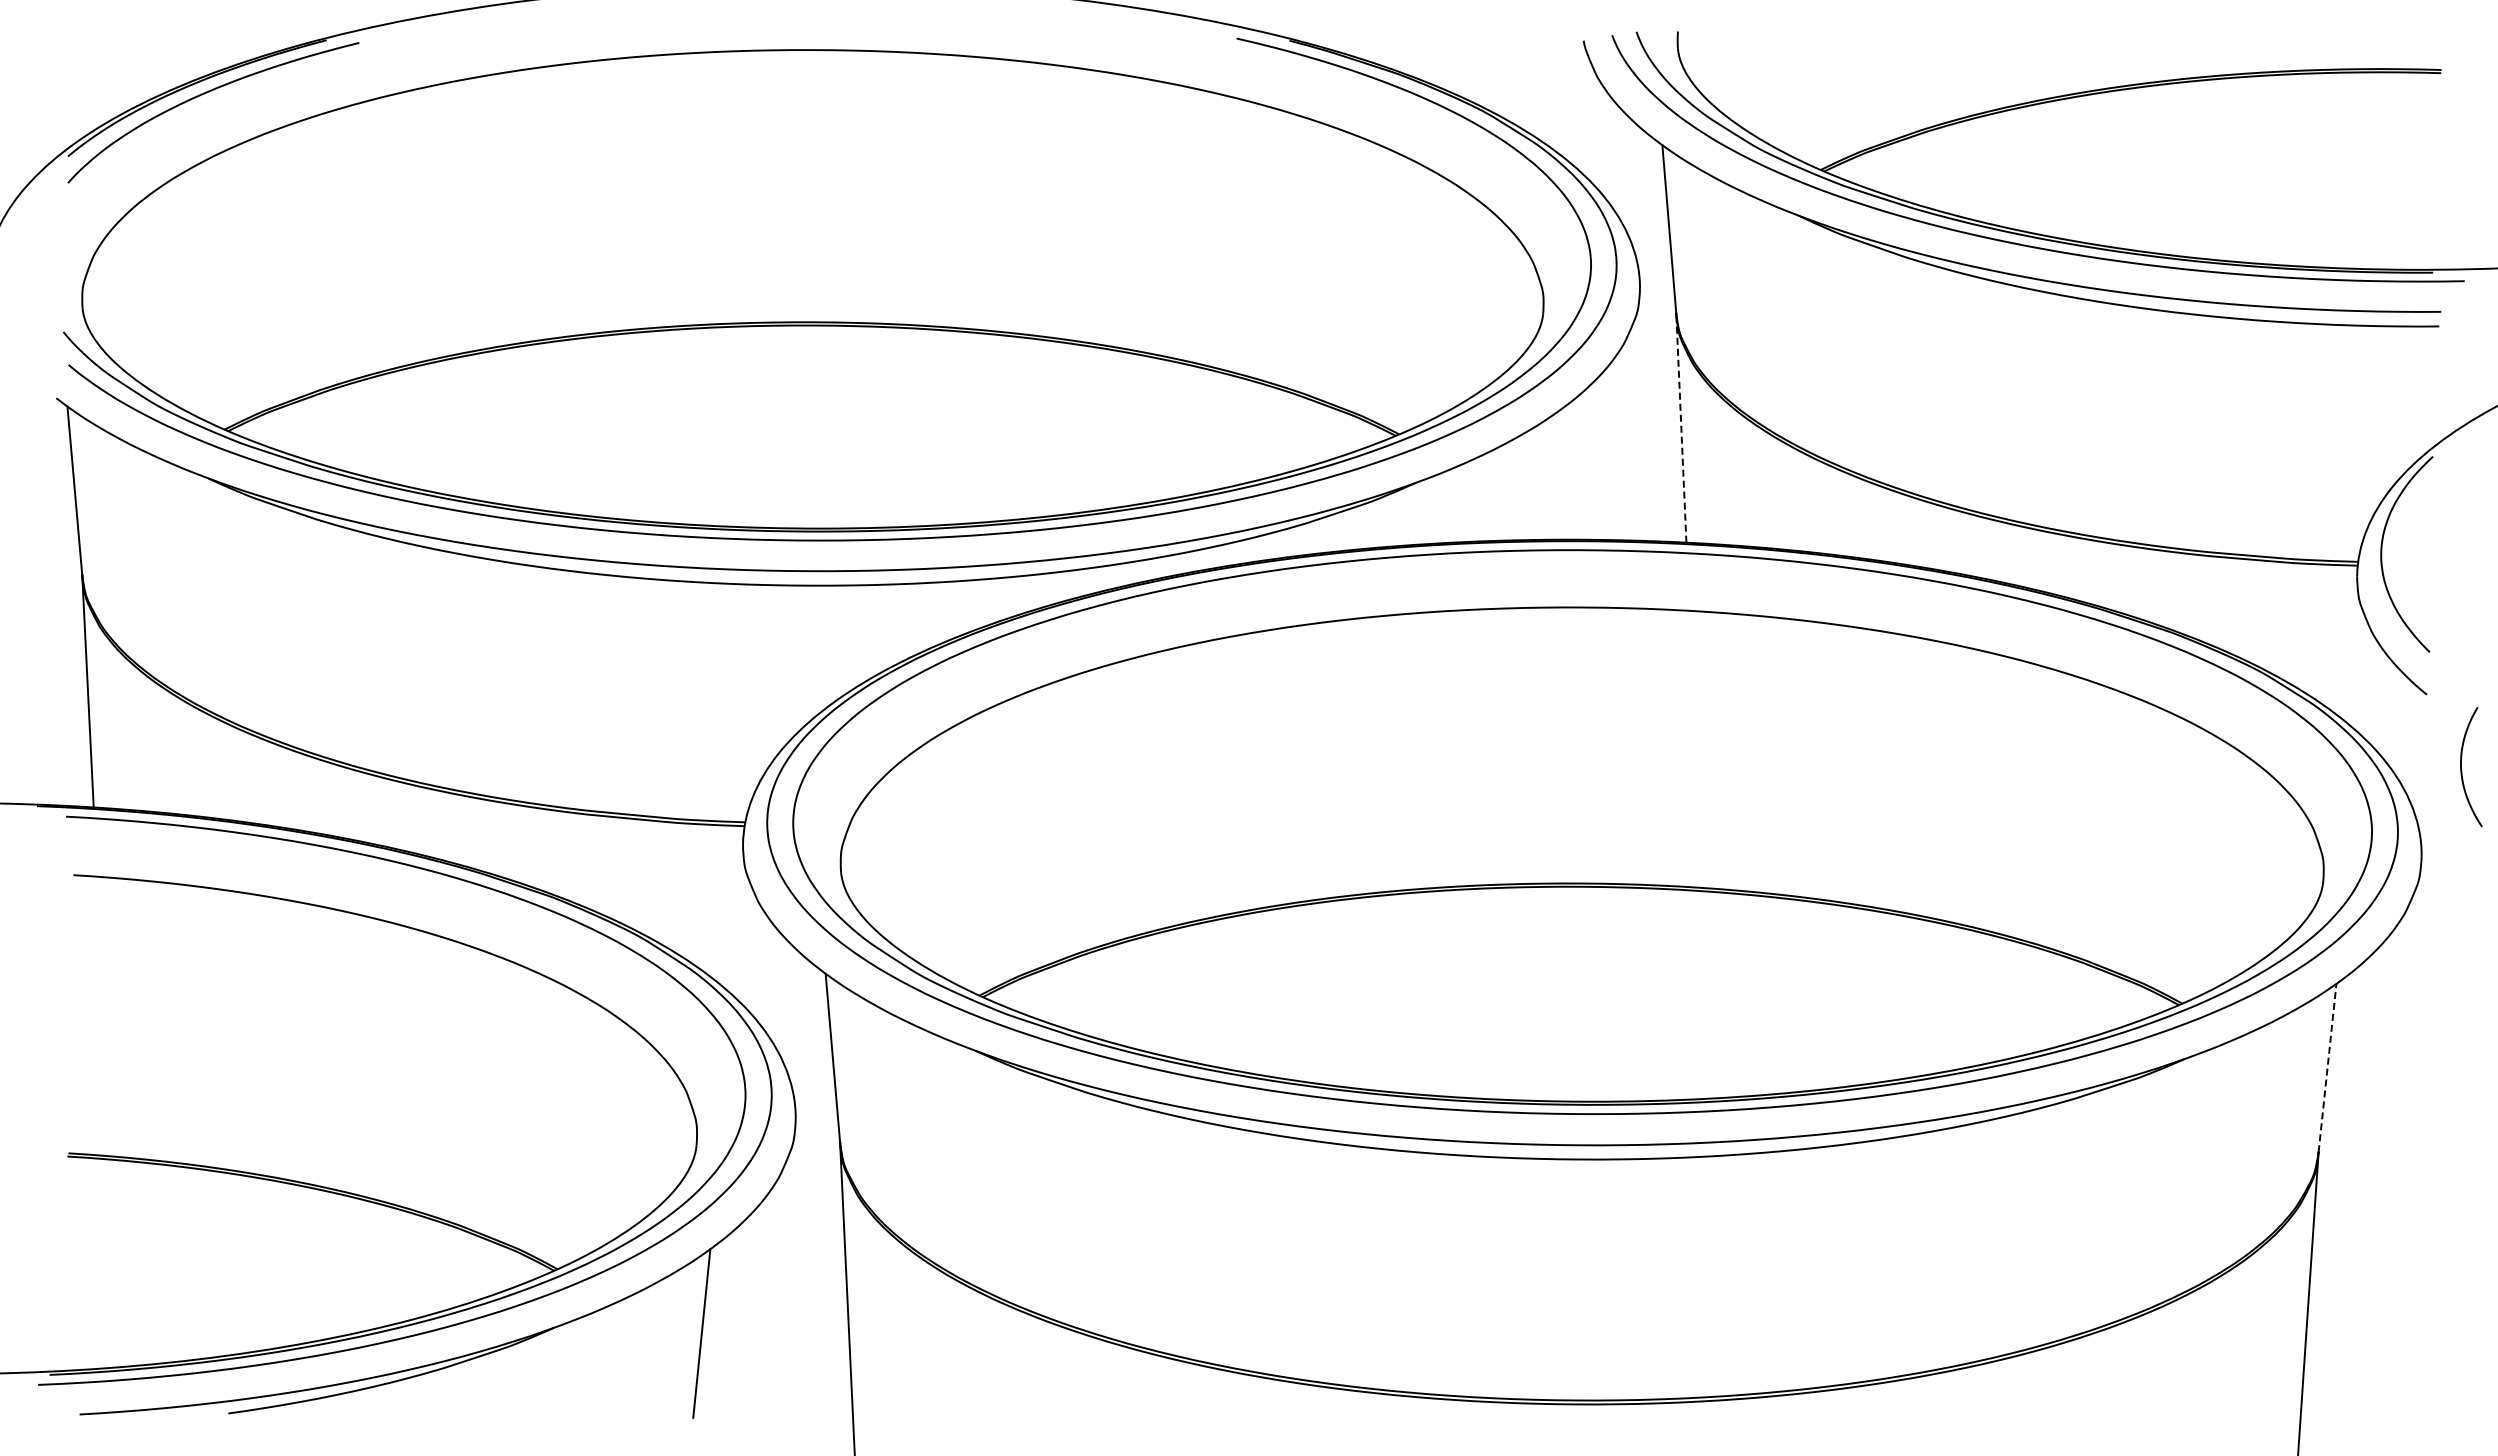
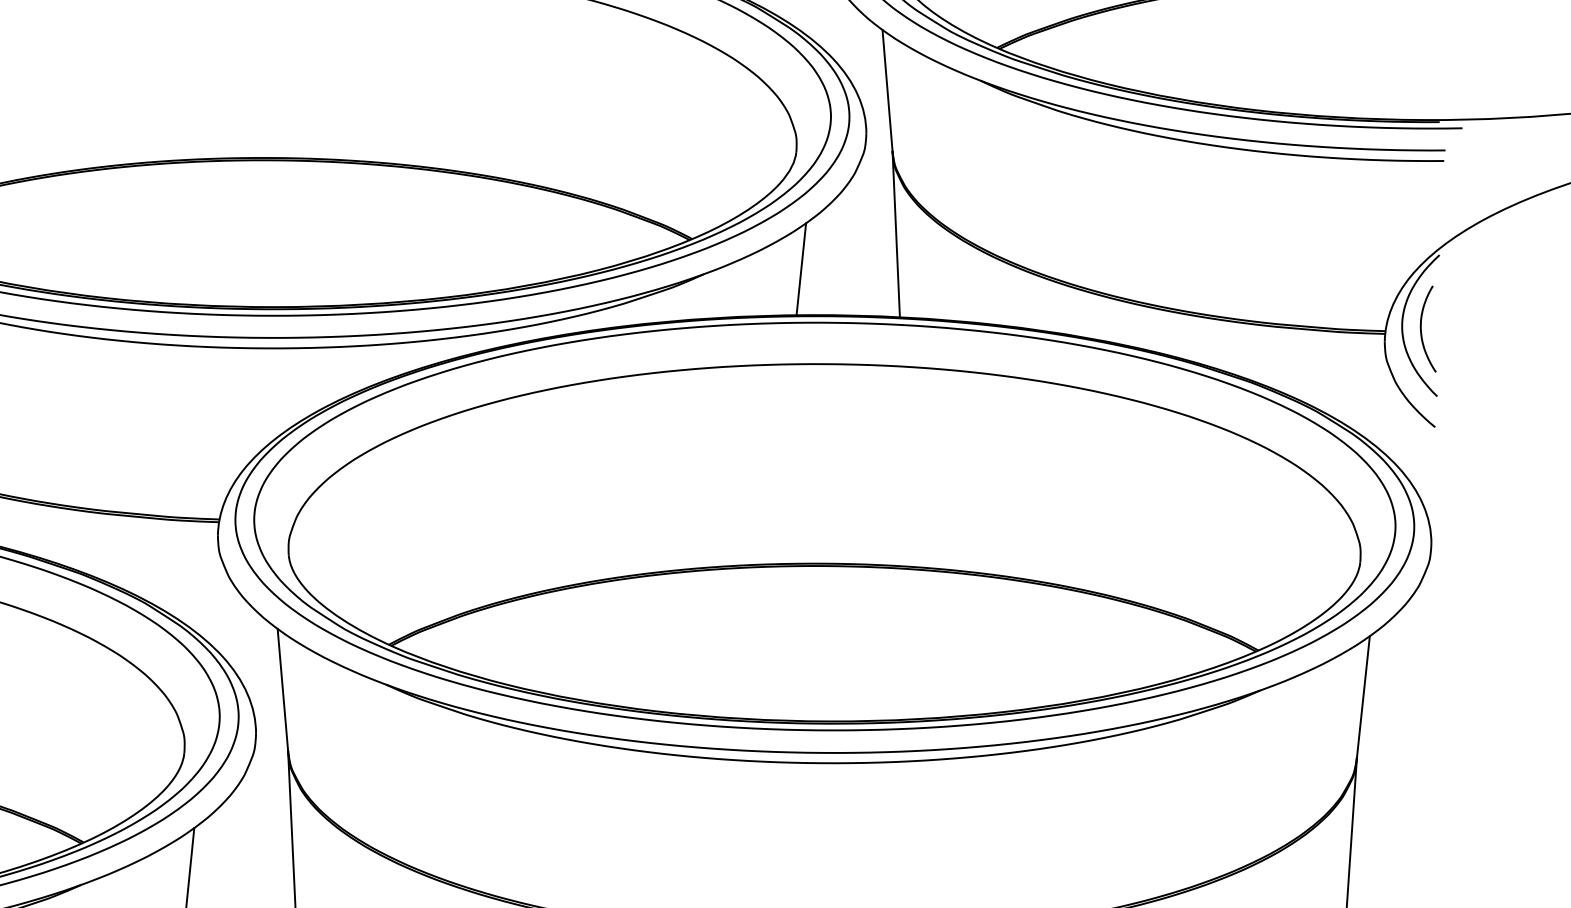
line: (1681, 427) -> (896, 234), dashed -> solid
line: (1549, 475) -> (800, 268), added
curve: (2462, 769) -> (1421, 330), moved
line: (2327, 1068) -> (1363, 697), dashed -> solid

